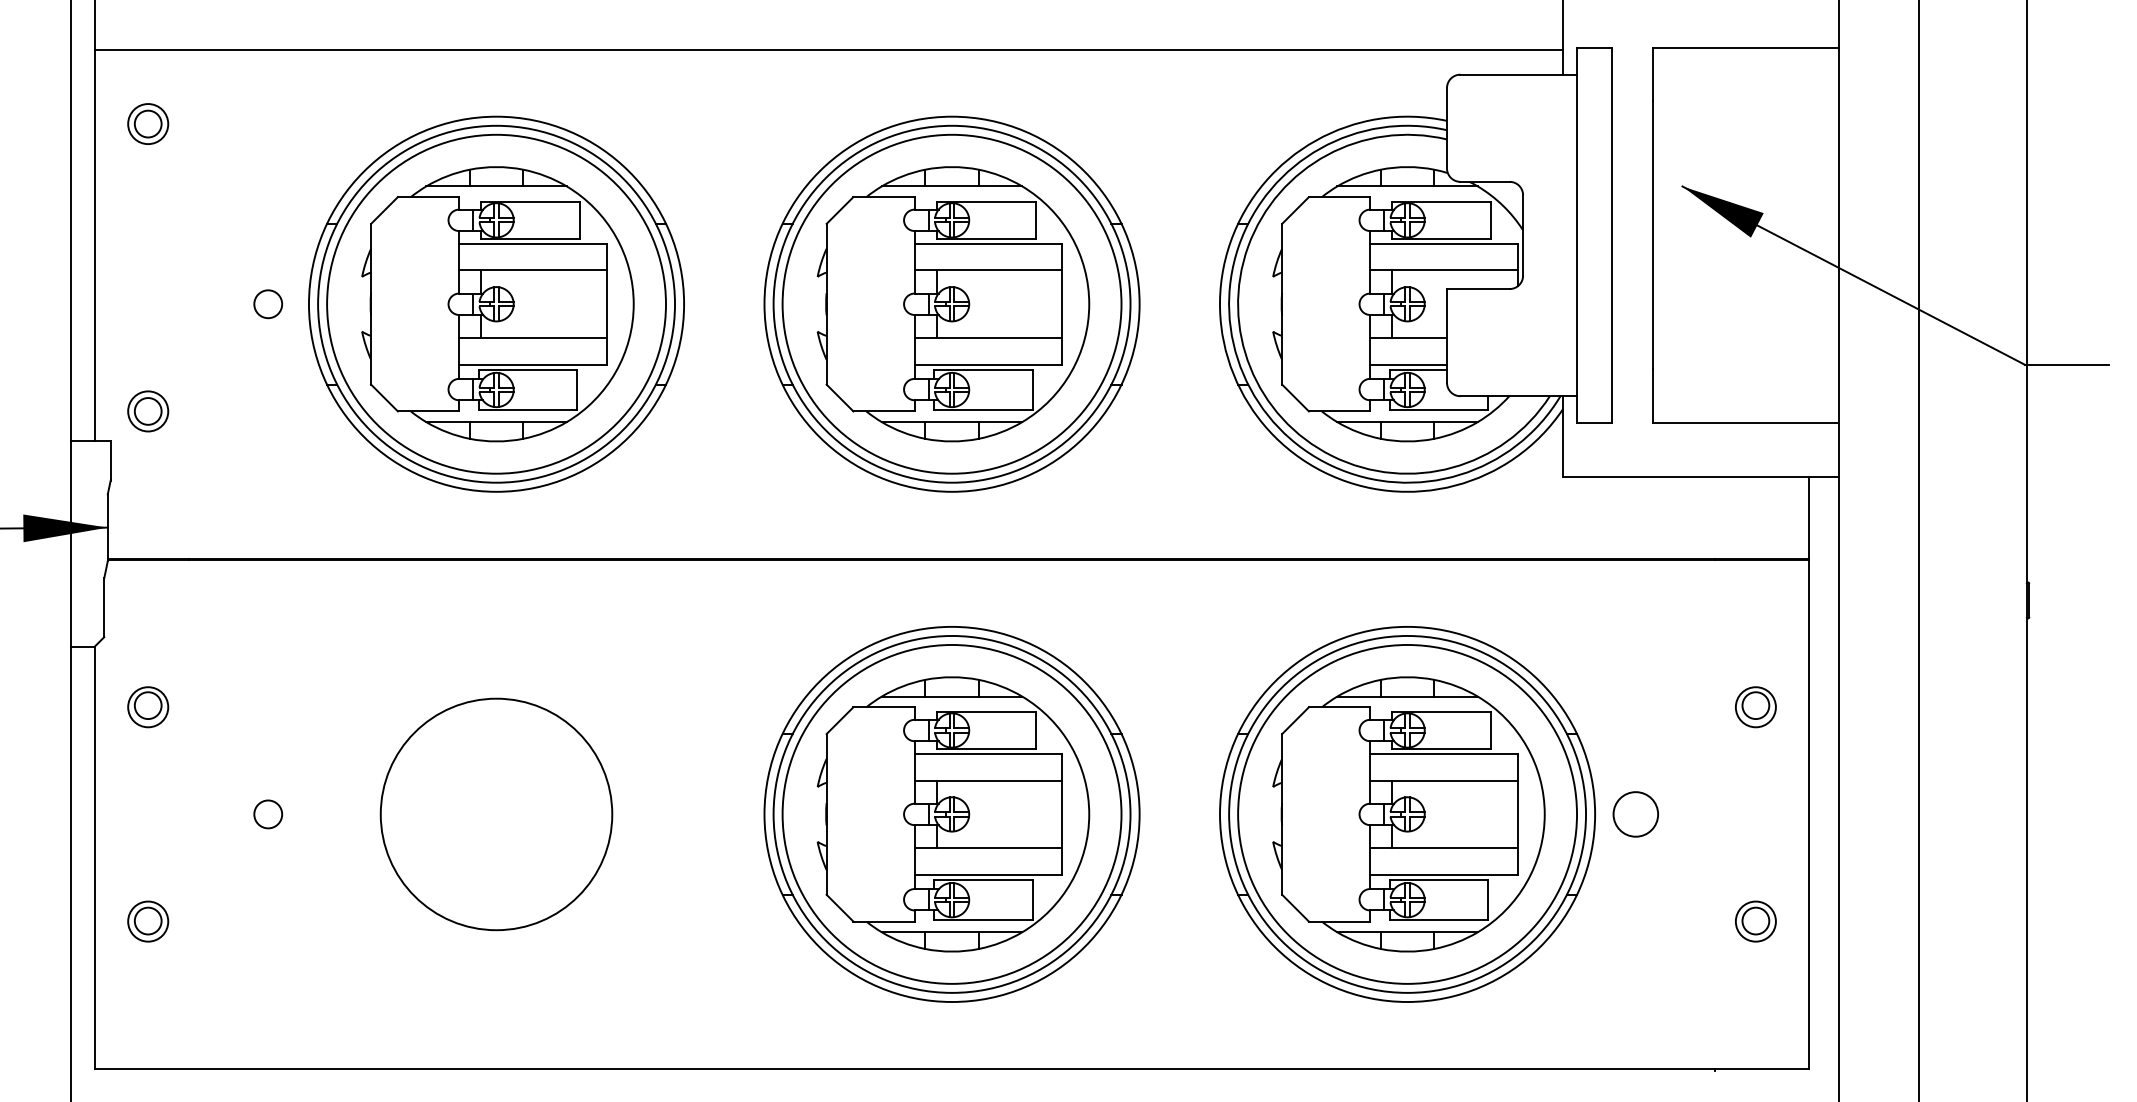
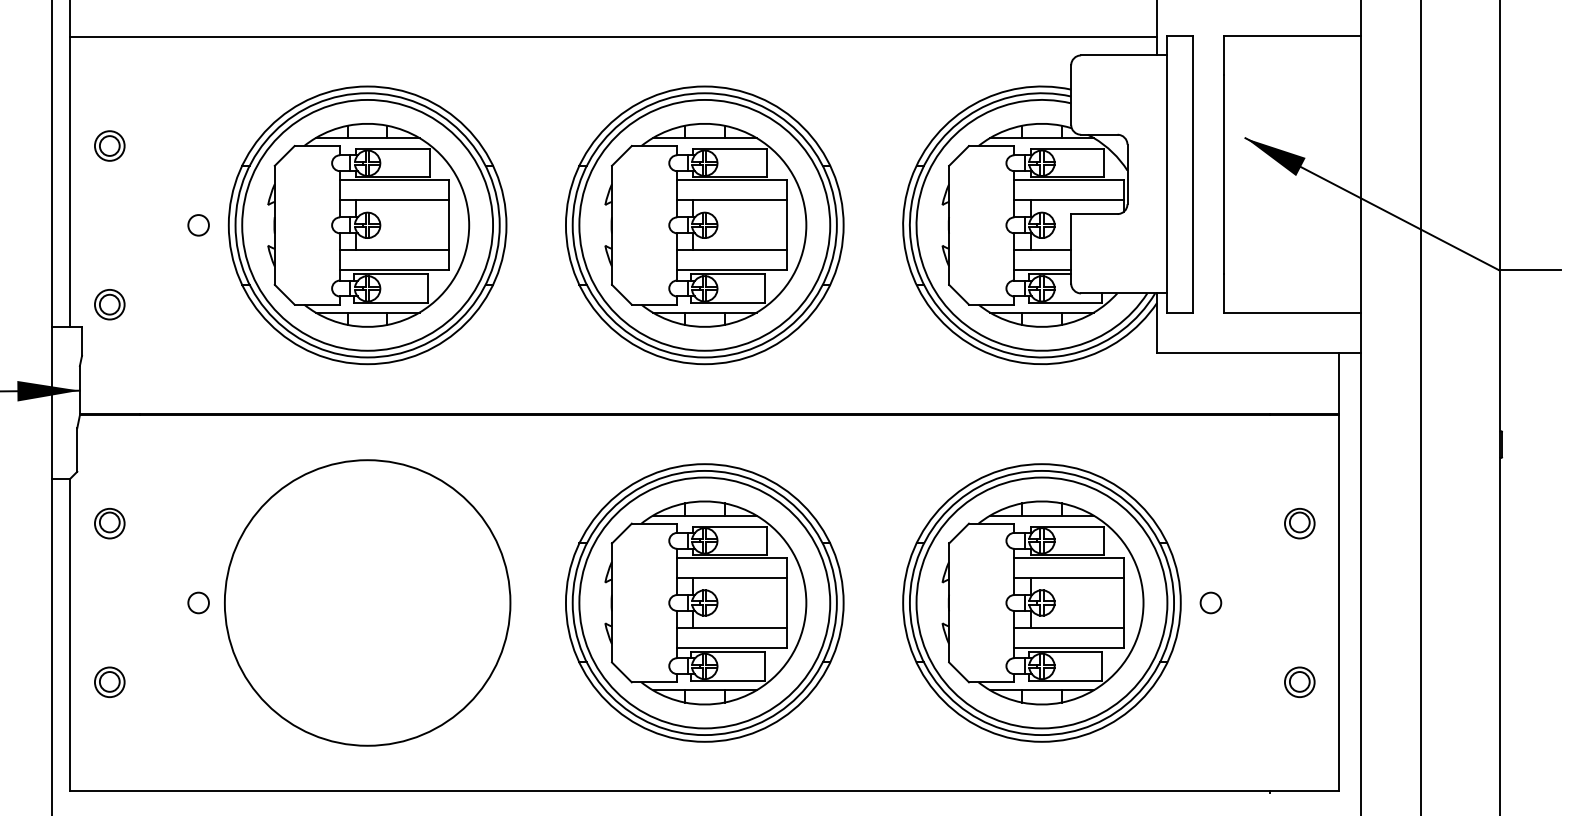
part: (148, 123) -> (110, 145), moved
circle: (496, 814) -> (367, 603), size x1.67
circle: (1635, 814) -> (1210, 603), size x0.62

